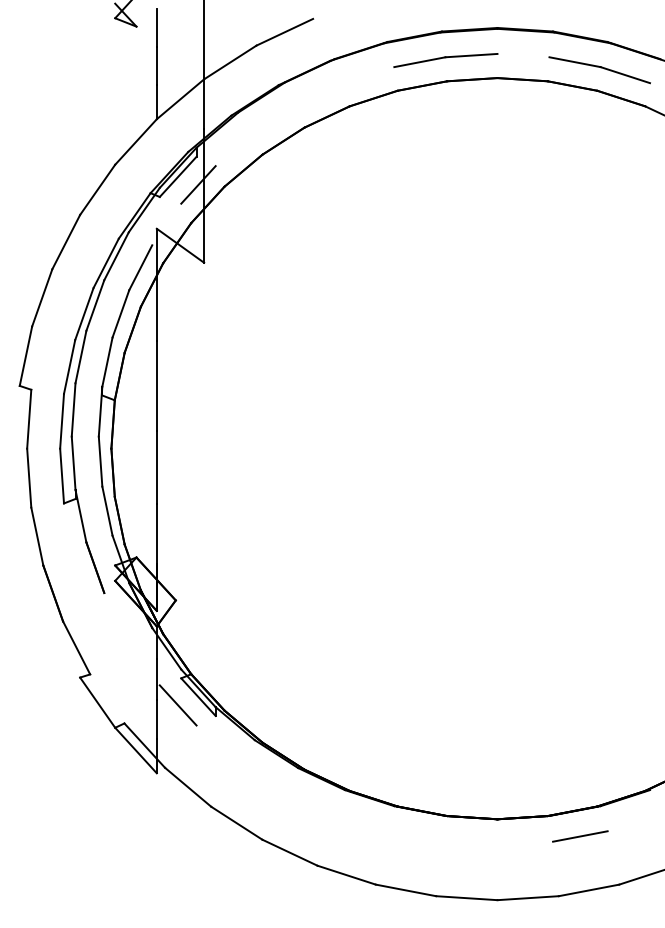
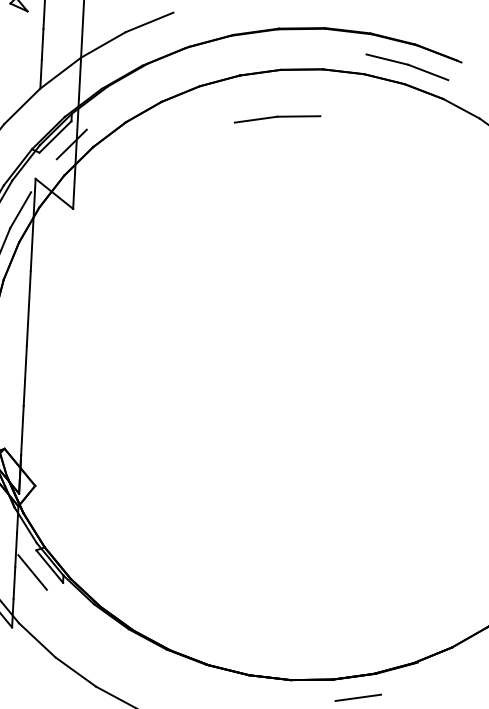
part: (445, 60) -> (277, 119), moved

